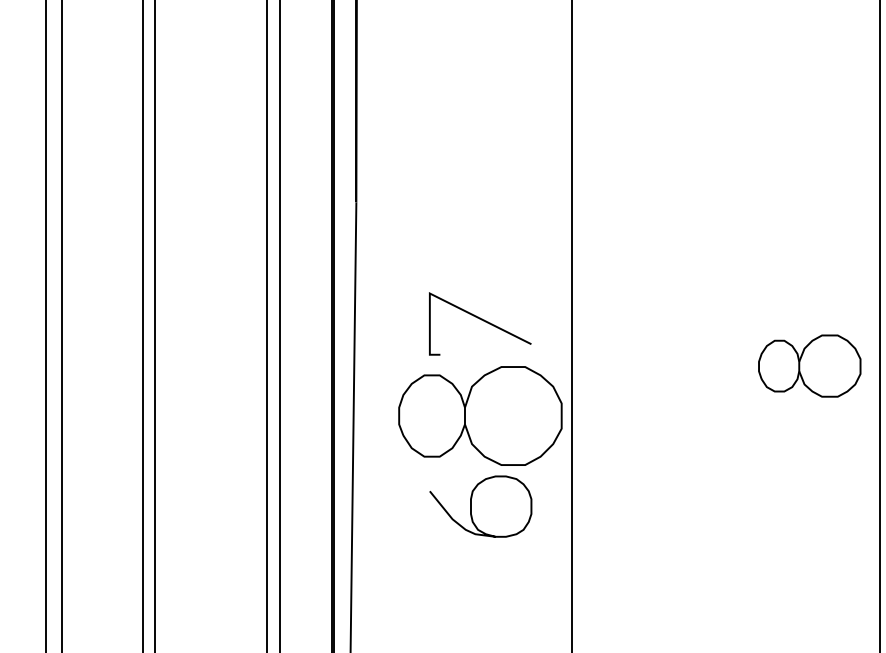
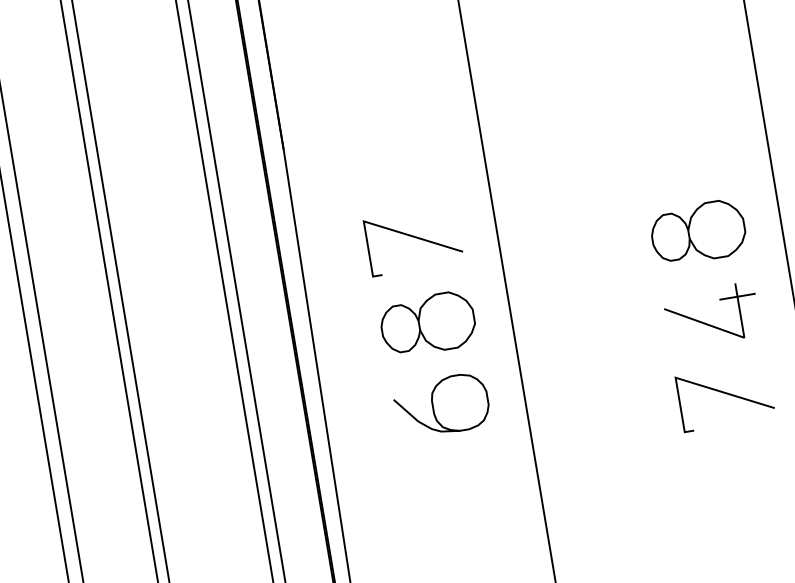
part: (809, 365) -> (698, 232), moved
part: (480, 415) -> (427, 323), size x0.62
part: (783, 466) -> (708, 324), added
line: (789, 545) -> (726, 394), added

